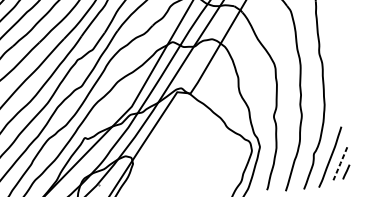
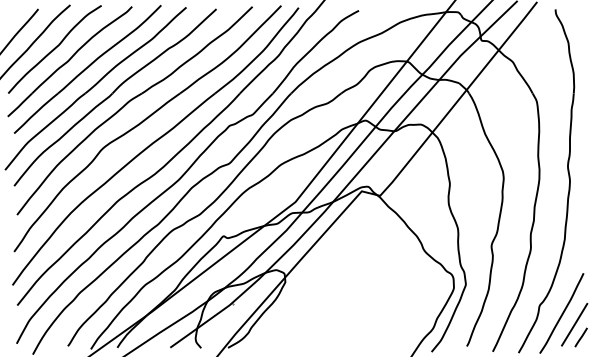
line: (340, 163) -> (574, 324), dashed -> solid

